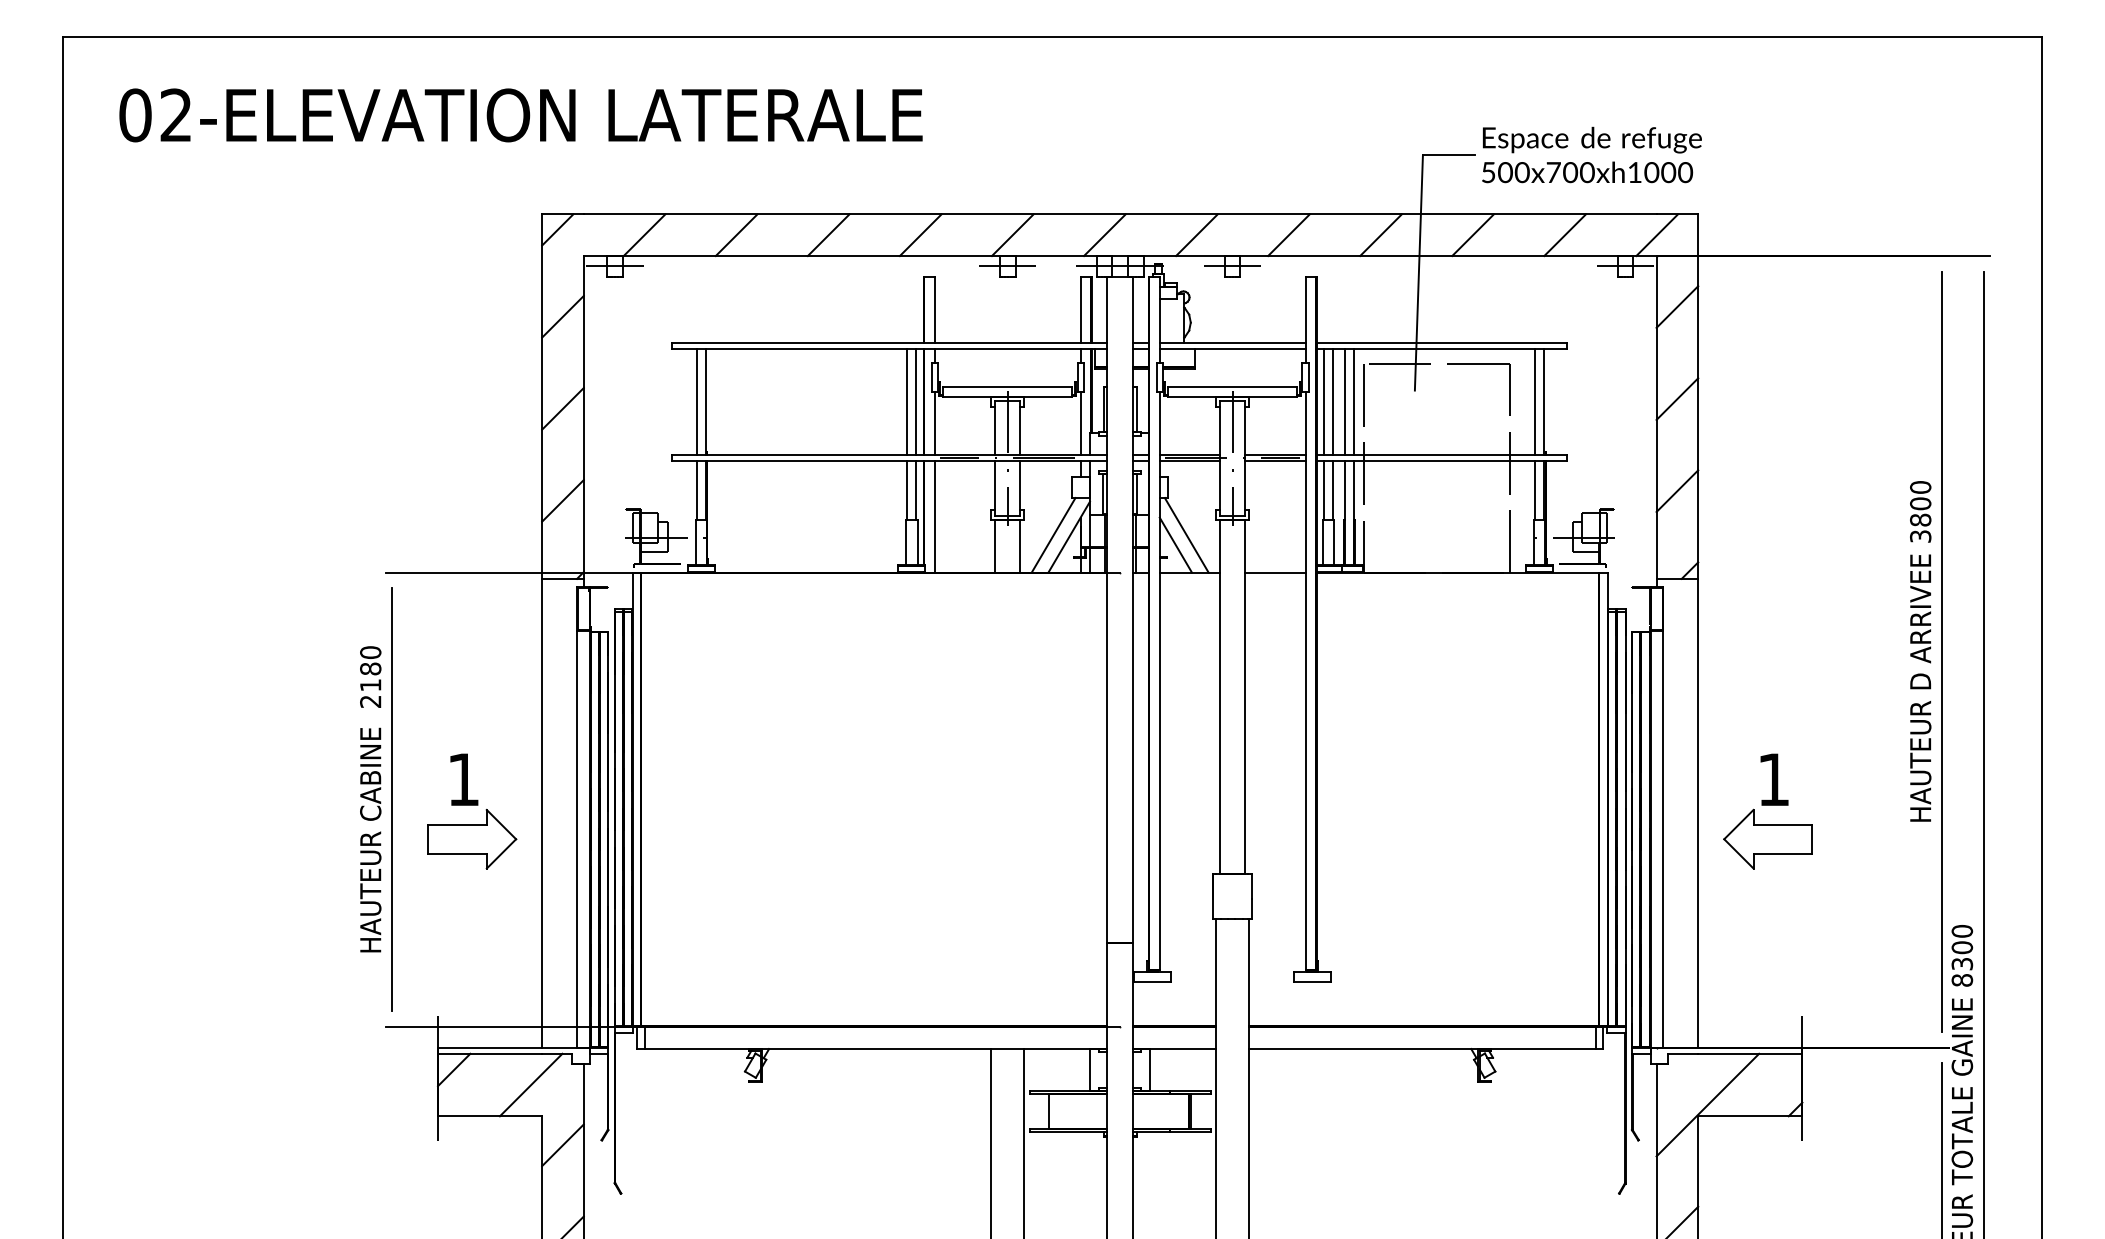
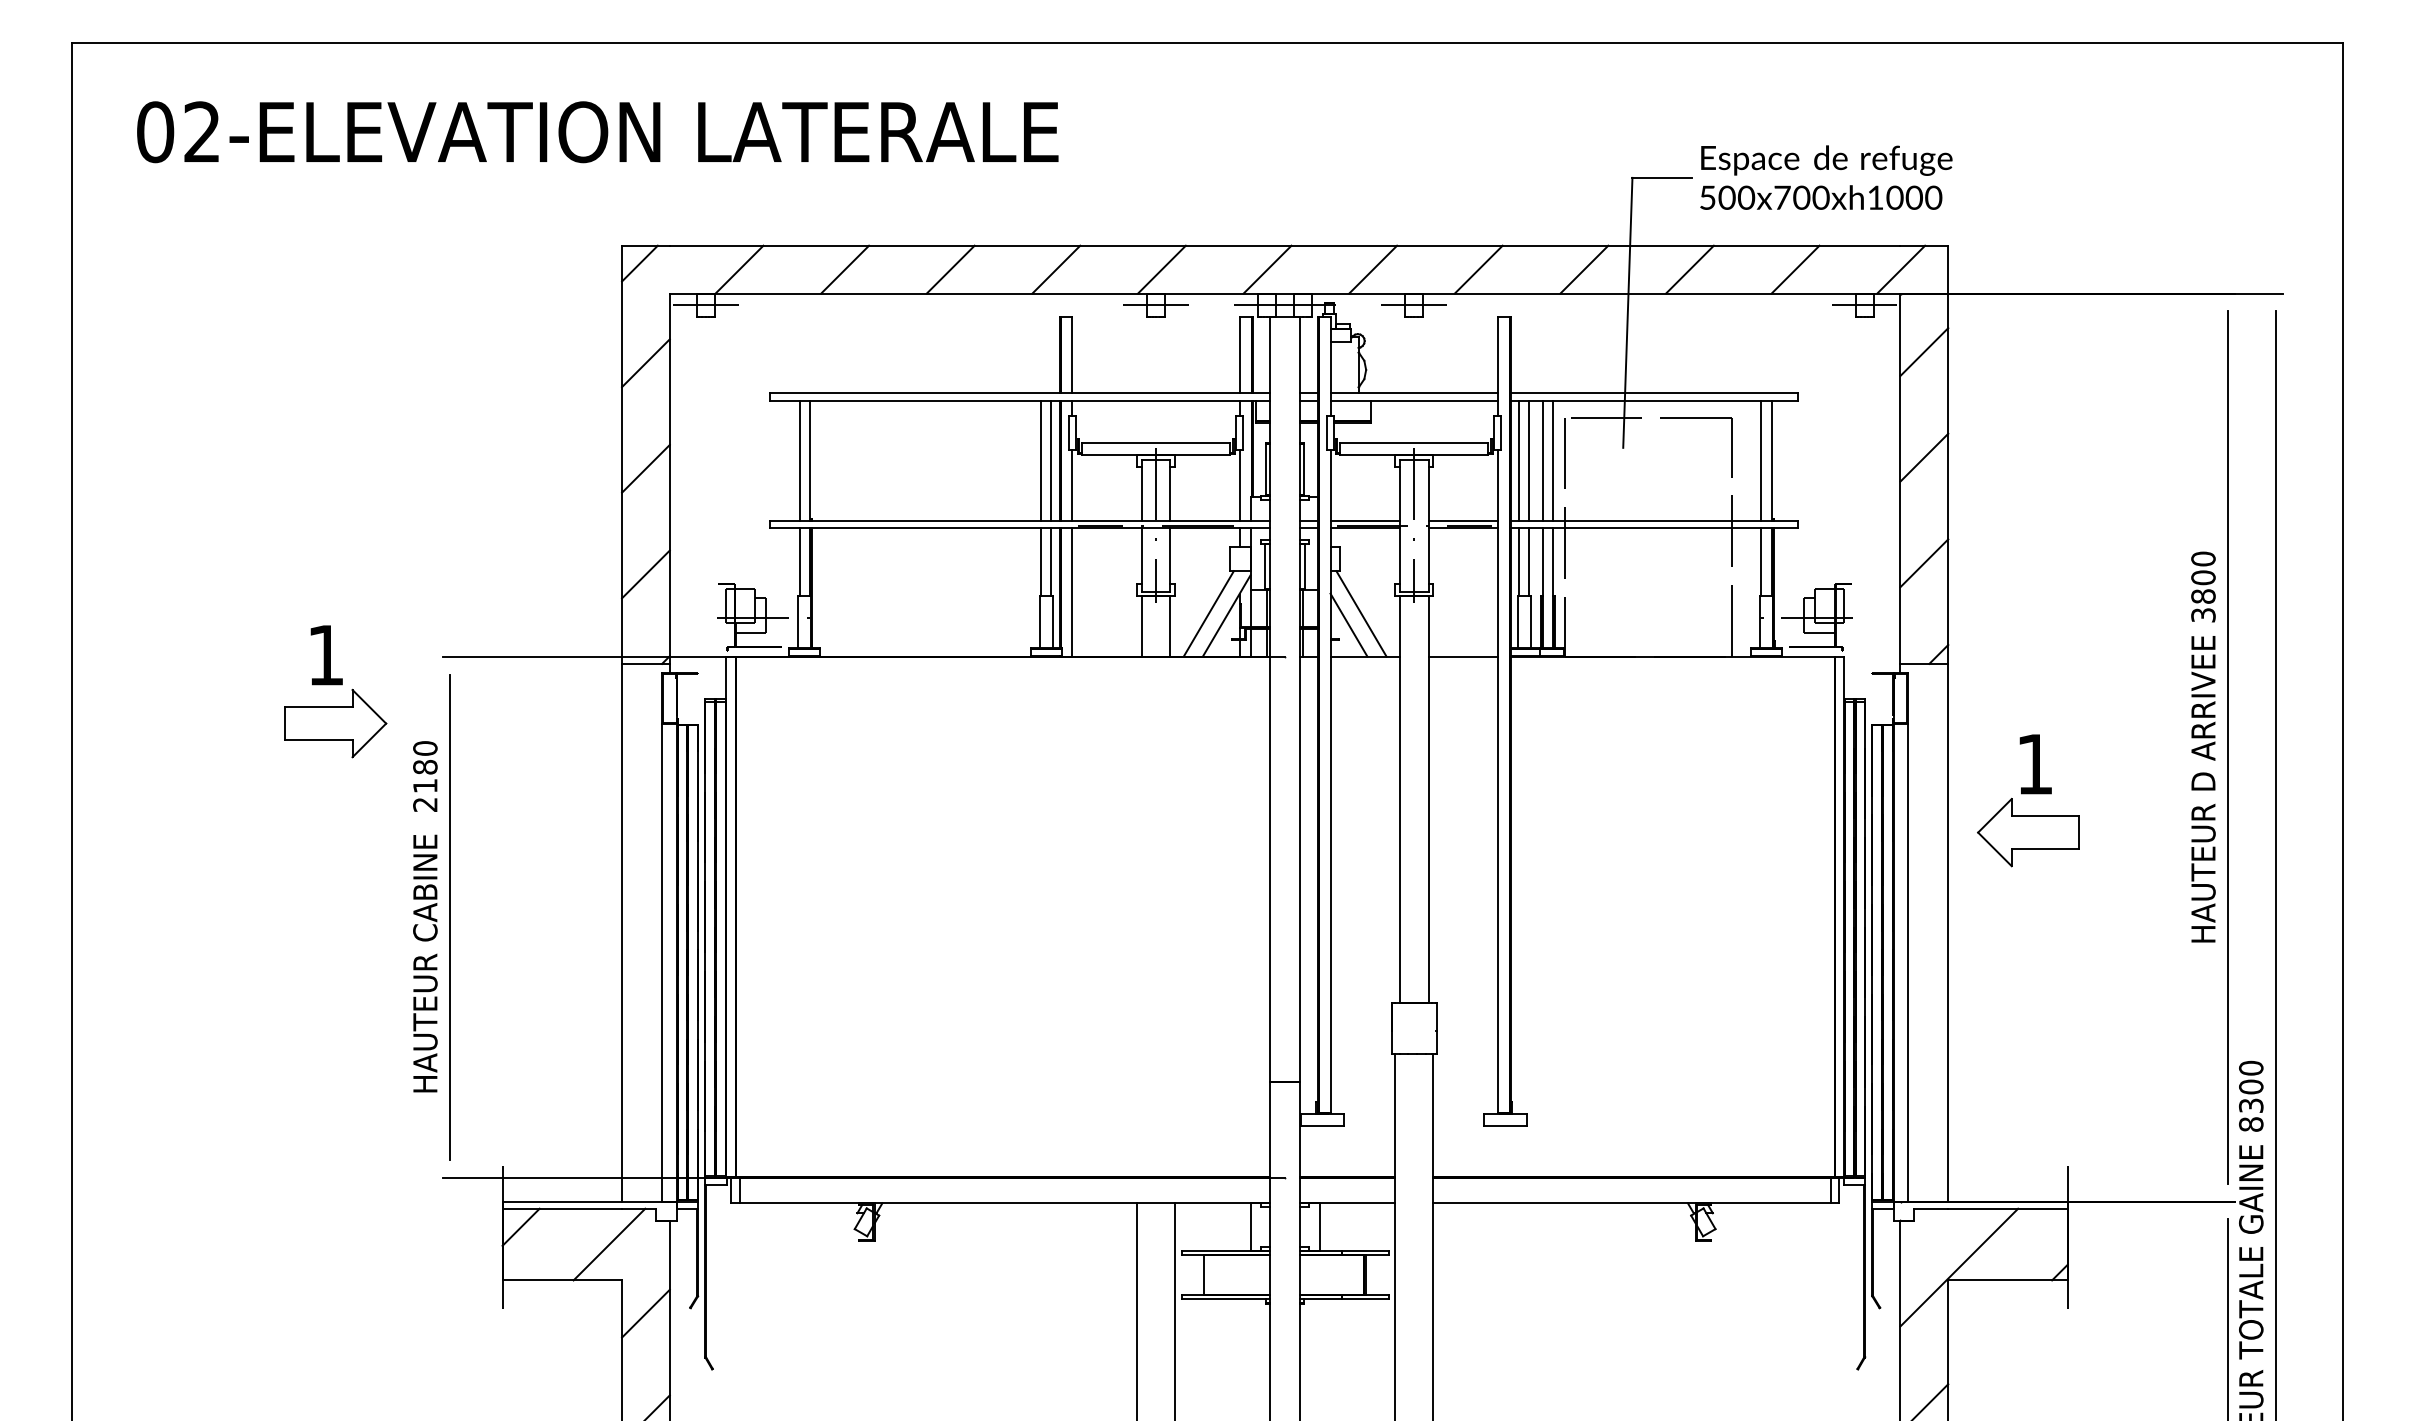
part: (471, 811) -> (335, 691), moved
part: (1768, 811) -> (2028, 800), moved

